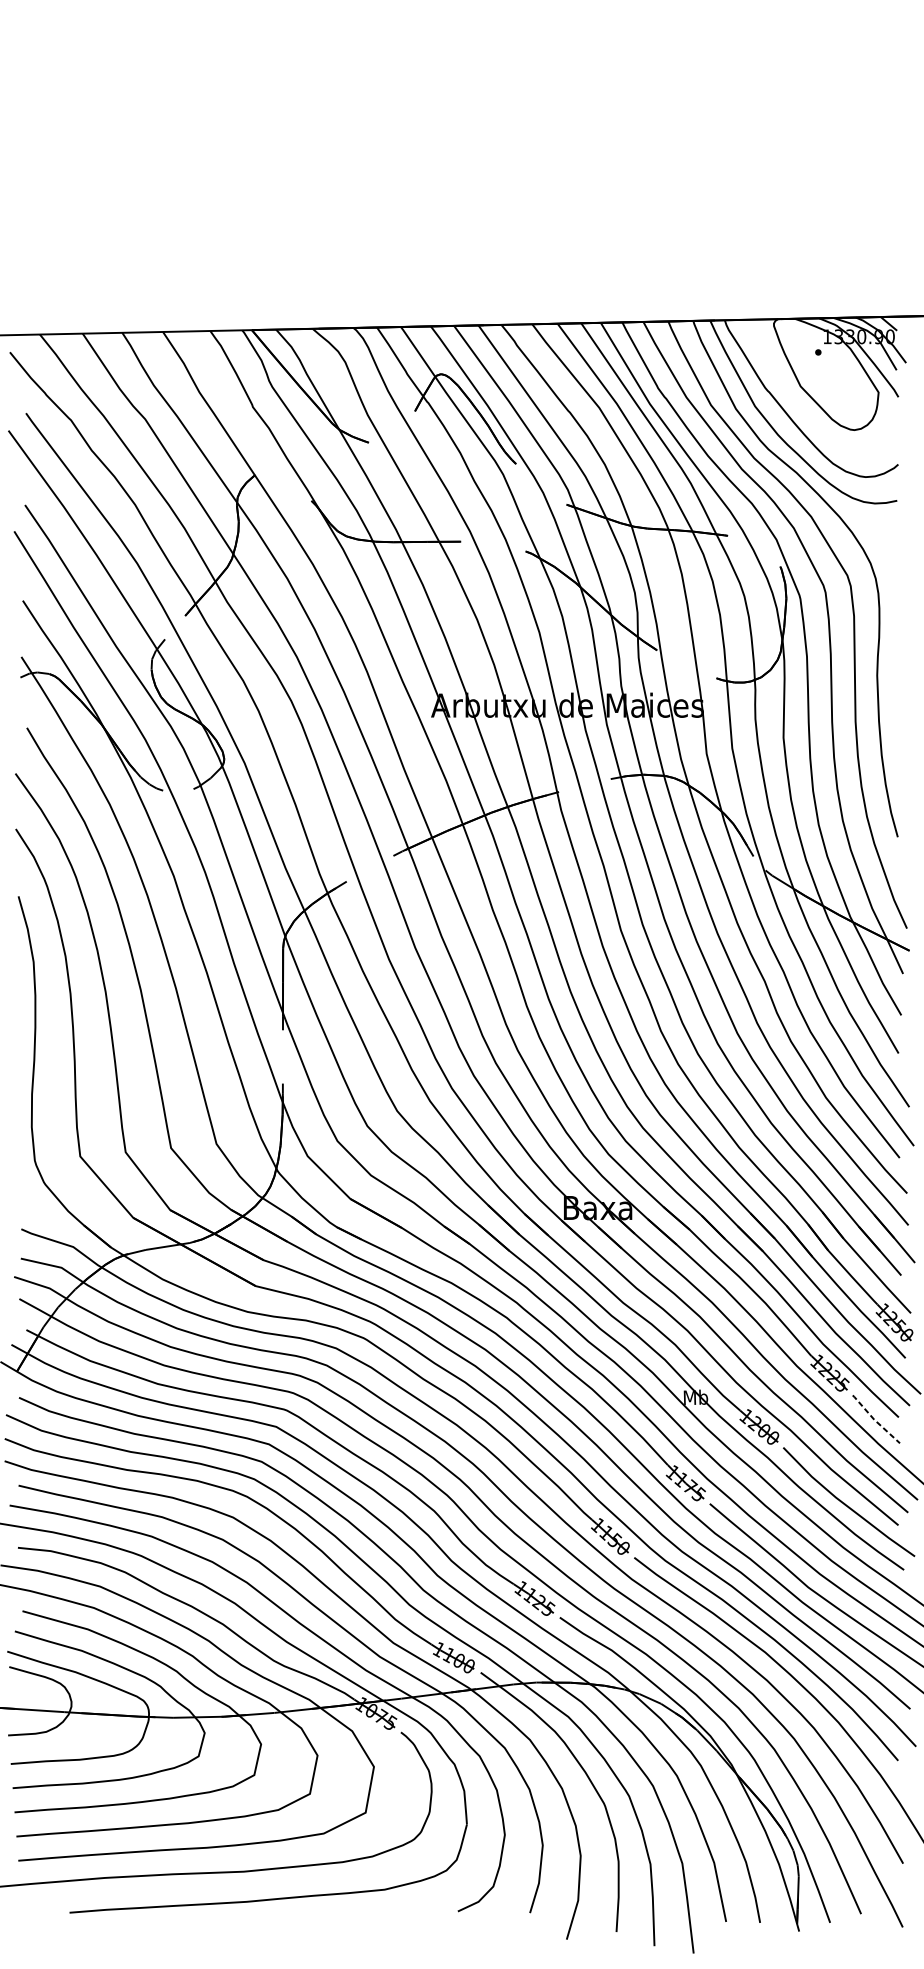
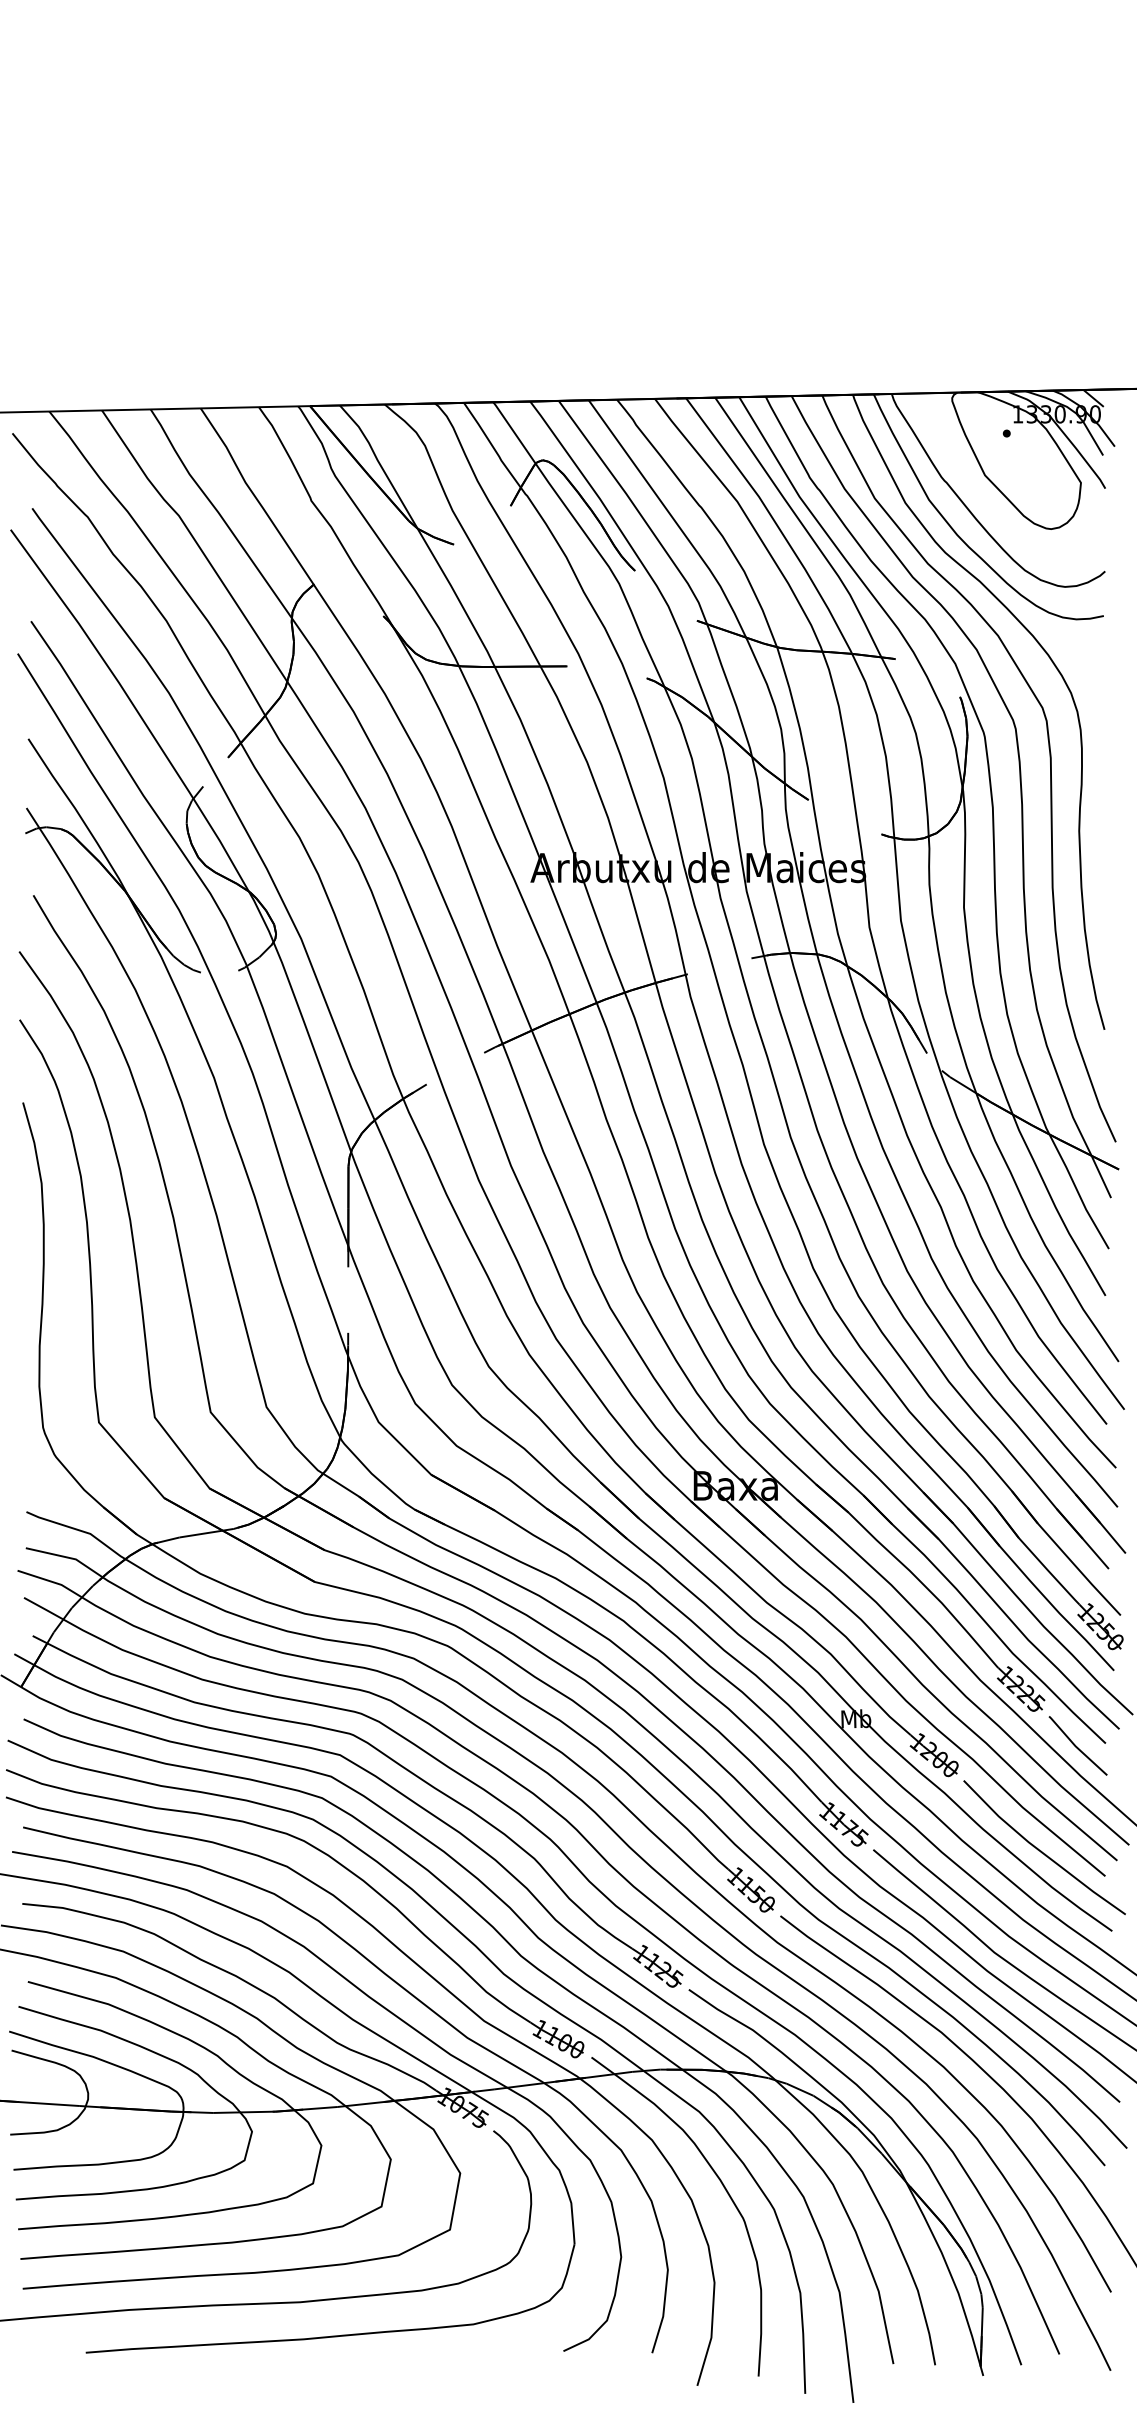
line: (875, 1419) -> (1076, 1746), dashed -> solid

